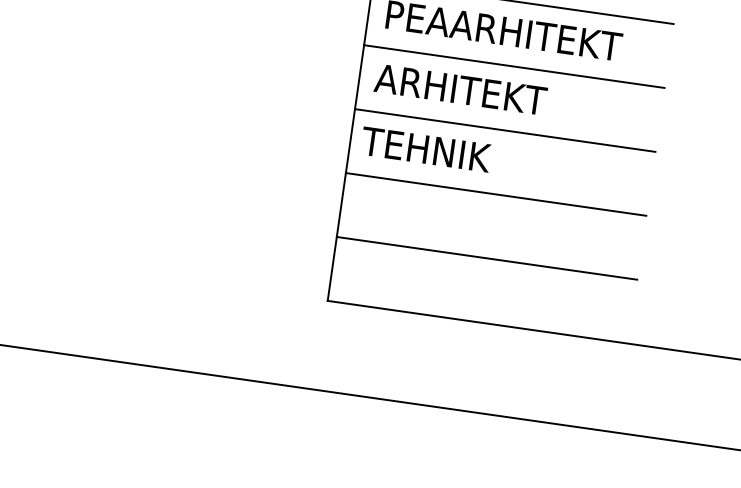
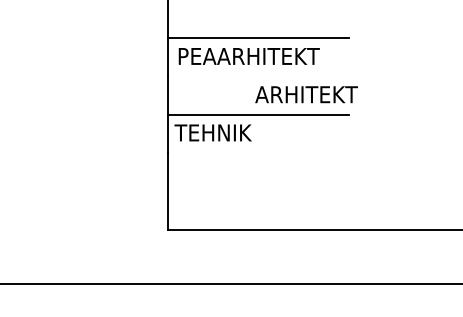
line: (513, 66) -> (257, 76), removed
text: (460, 89) -> (306, 94), moved
line: (494, 194) -> (257, 153), removed
line: (485, 257) -> (257, 191), removed

